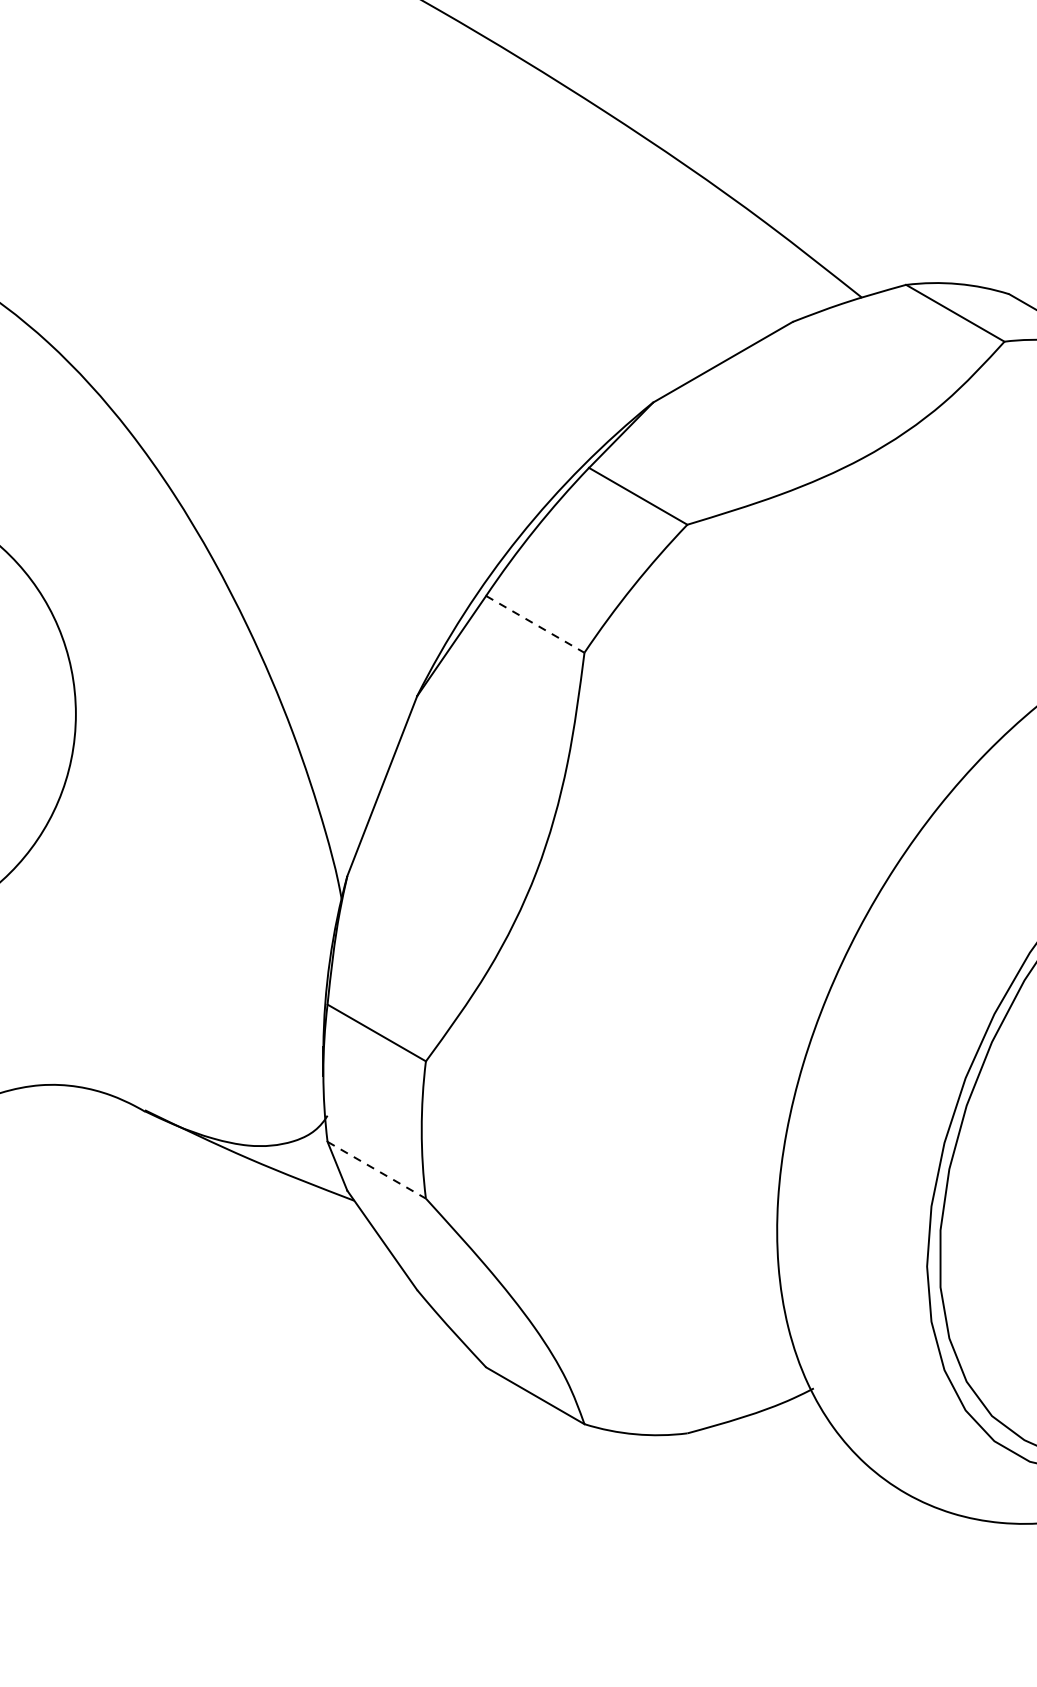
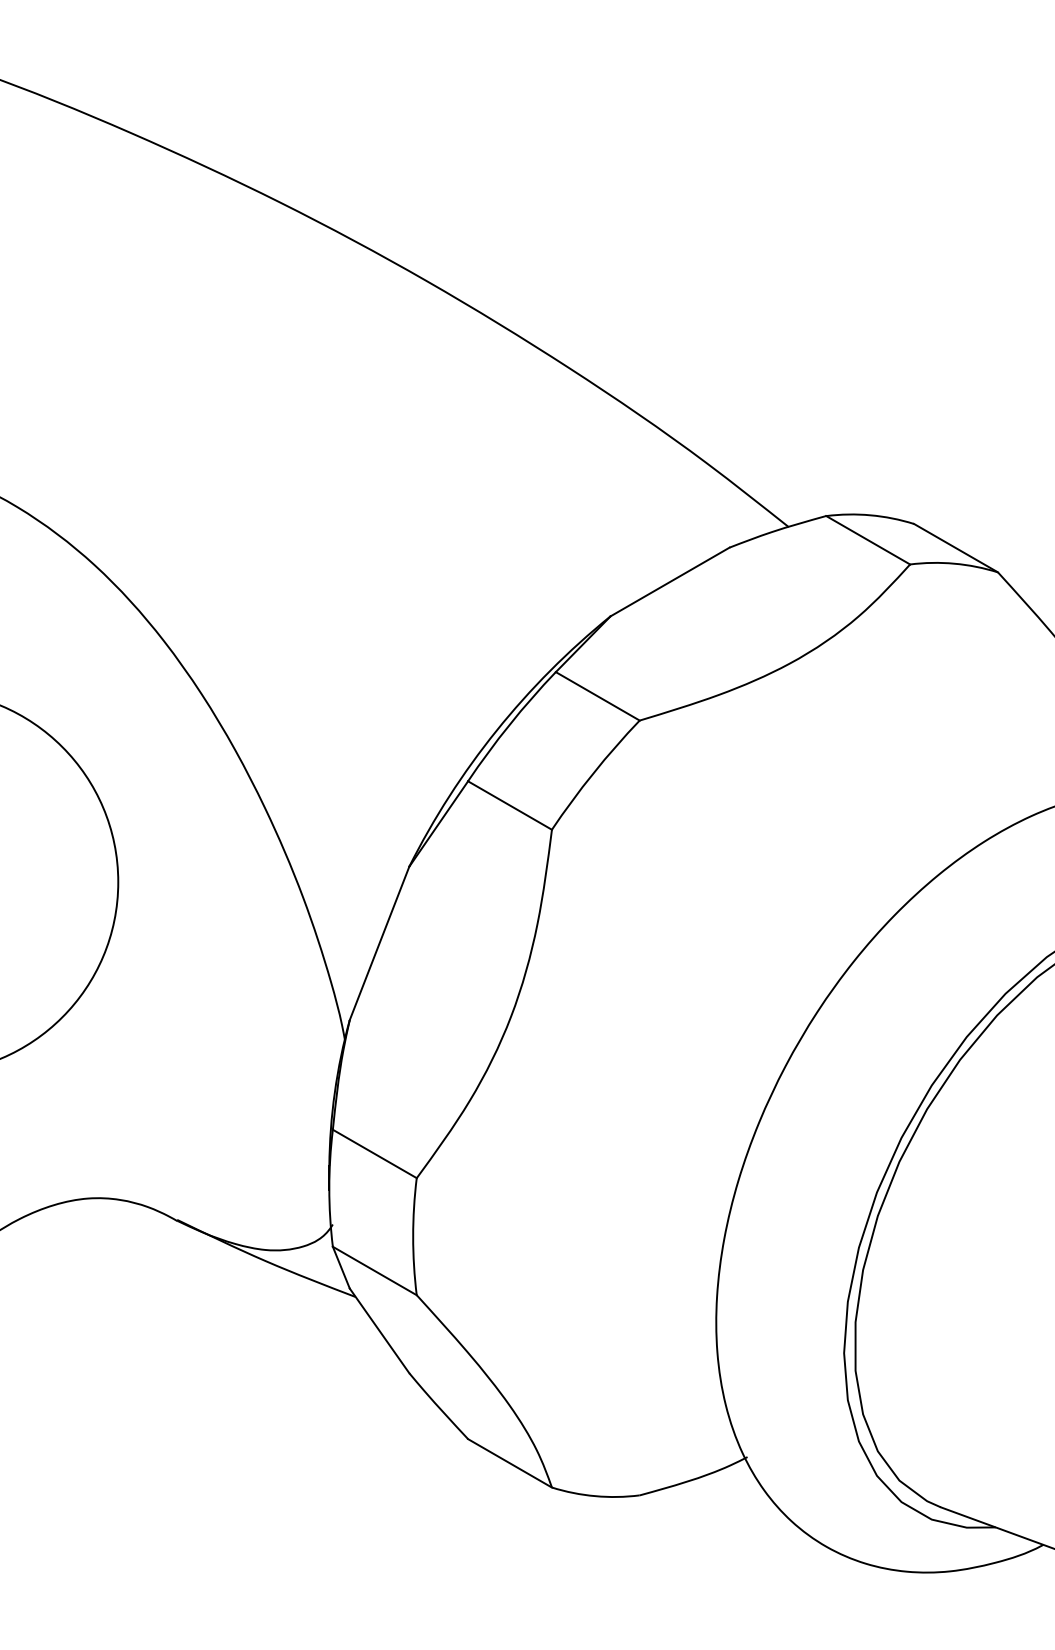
line: (535, 624) -> (510, 805), dashed -> solid
line: (377, 1170) -> (375, 1271), dashed -> solid

